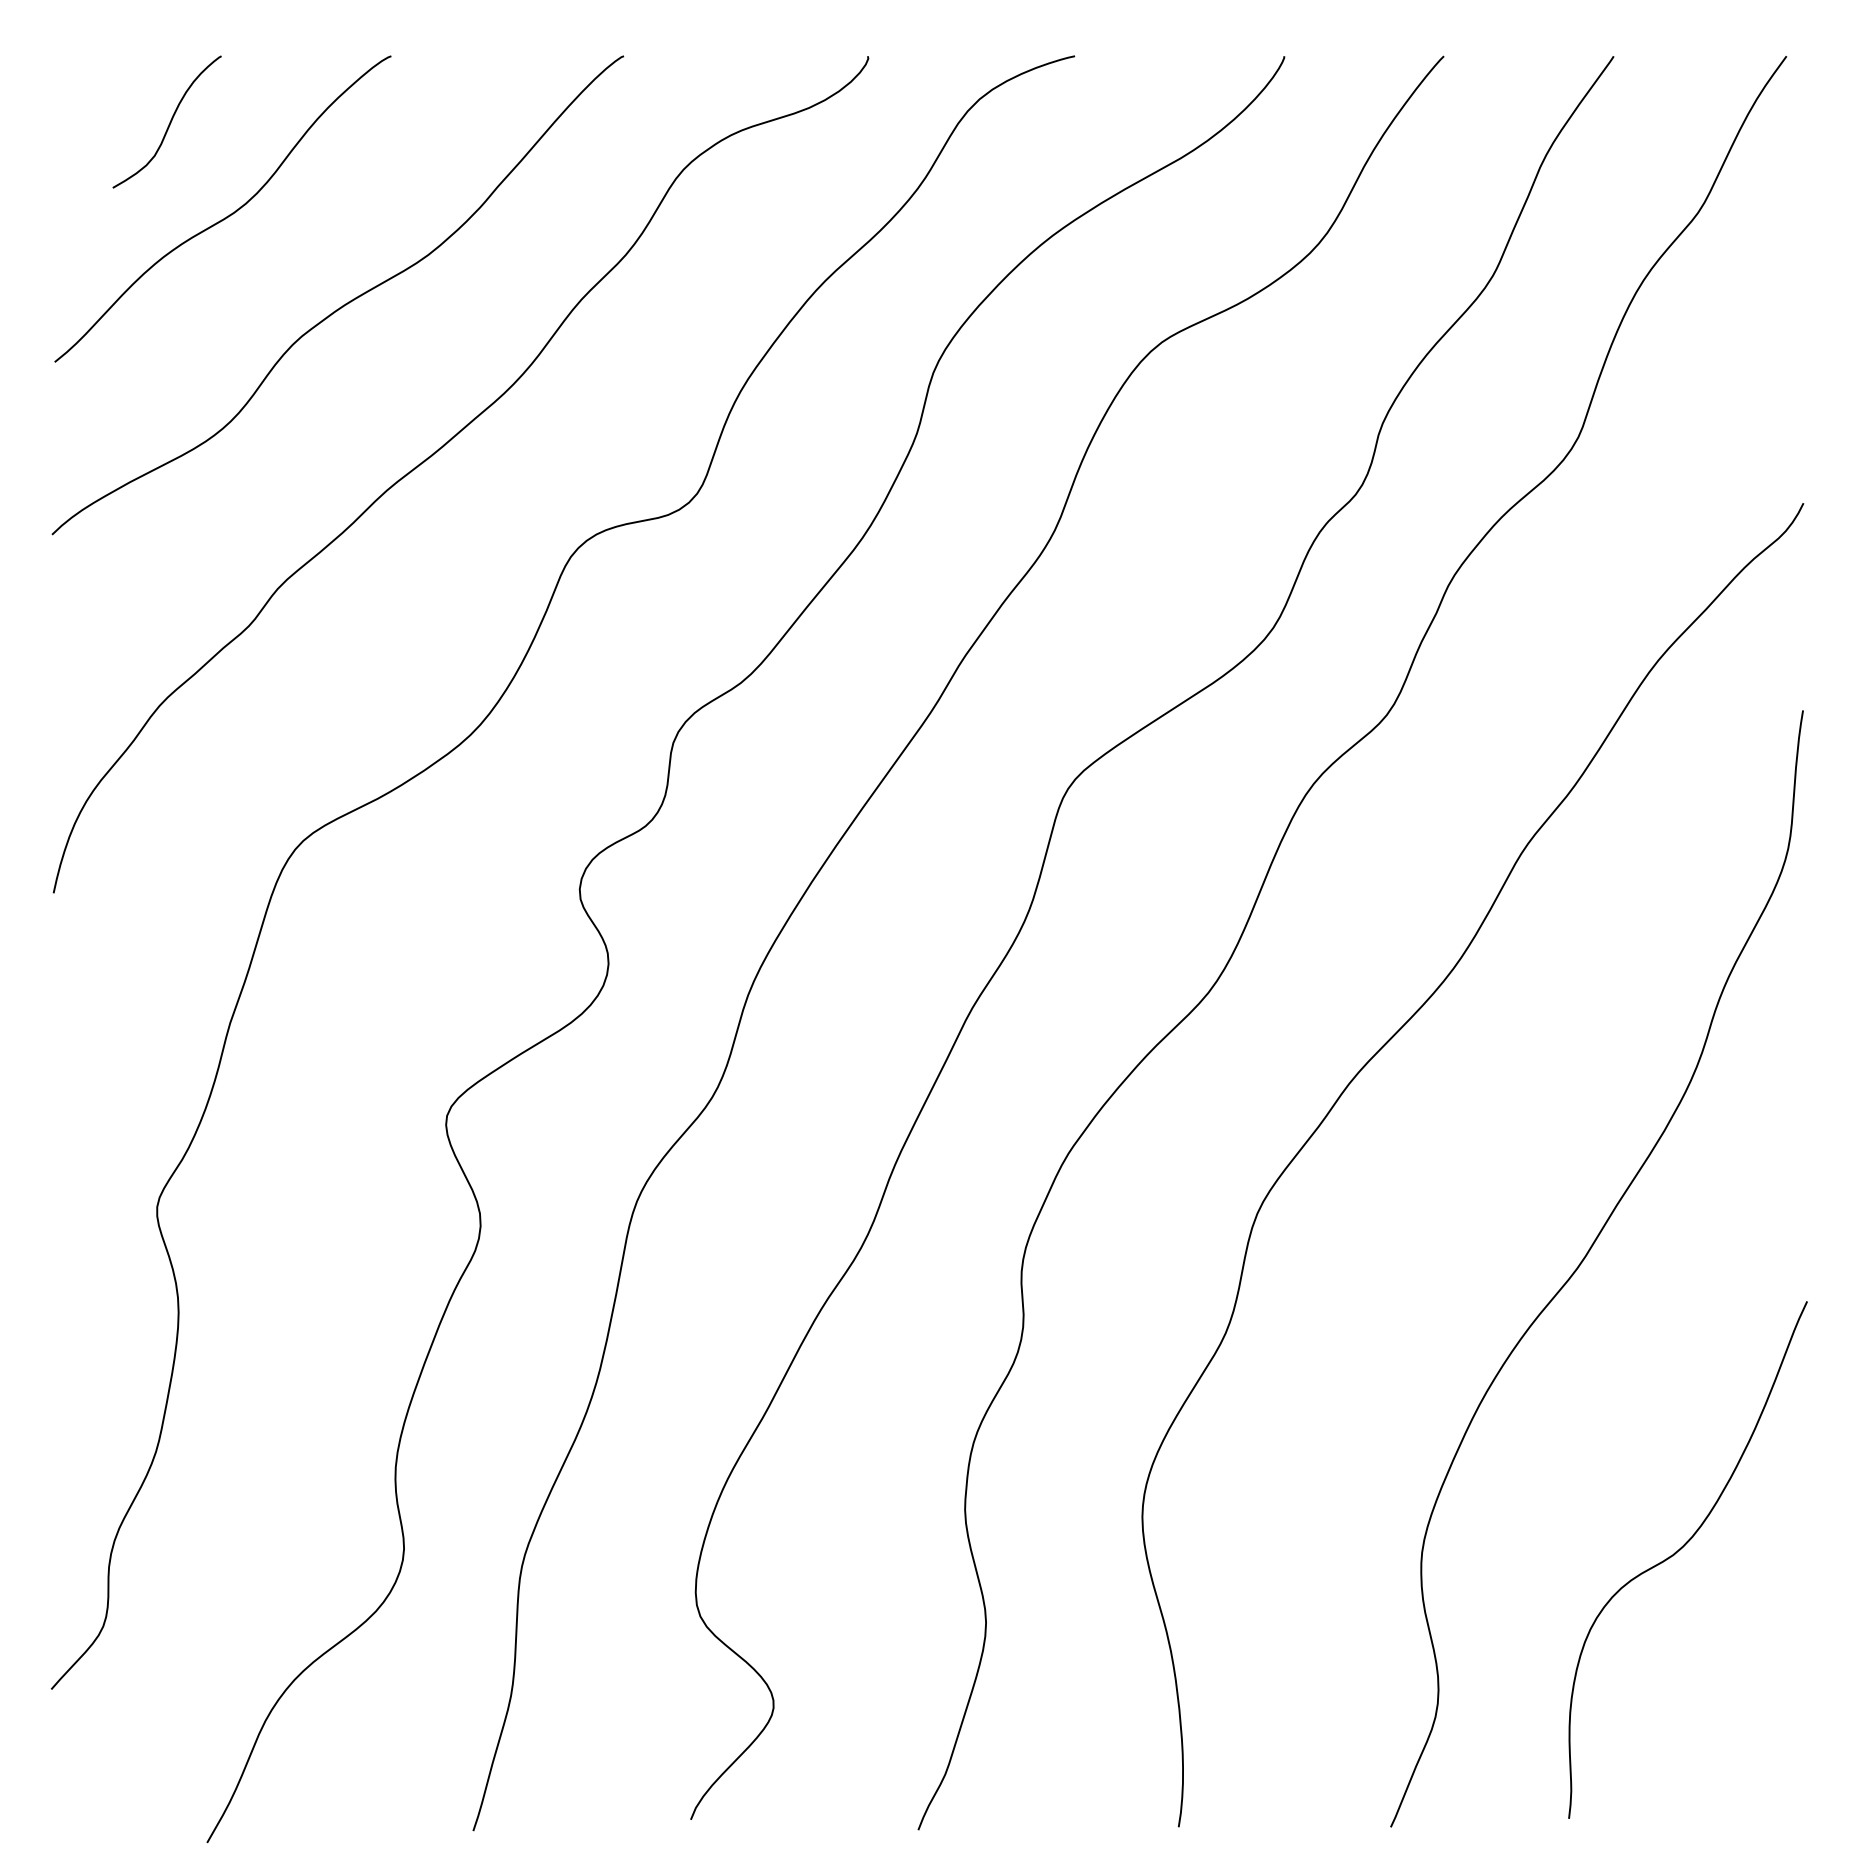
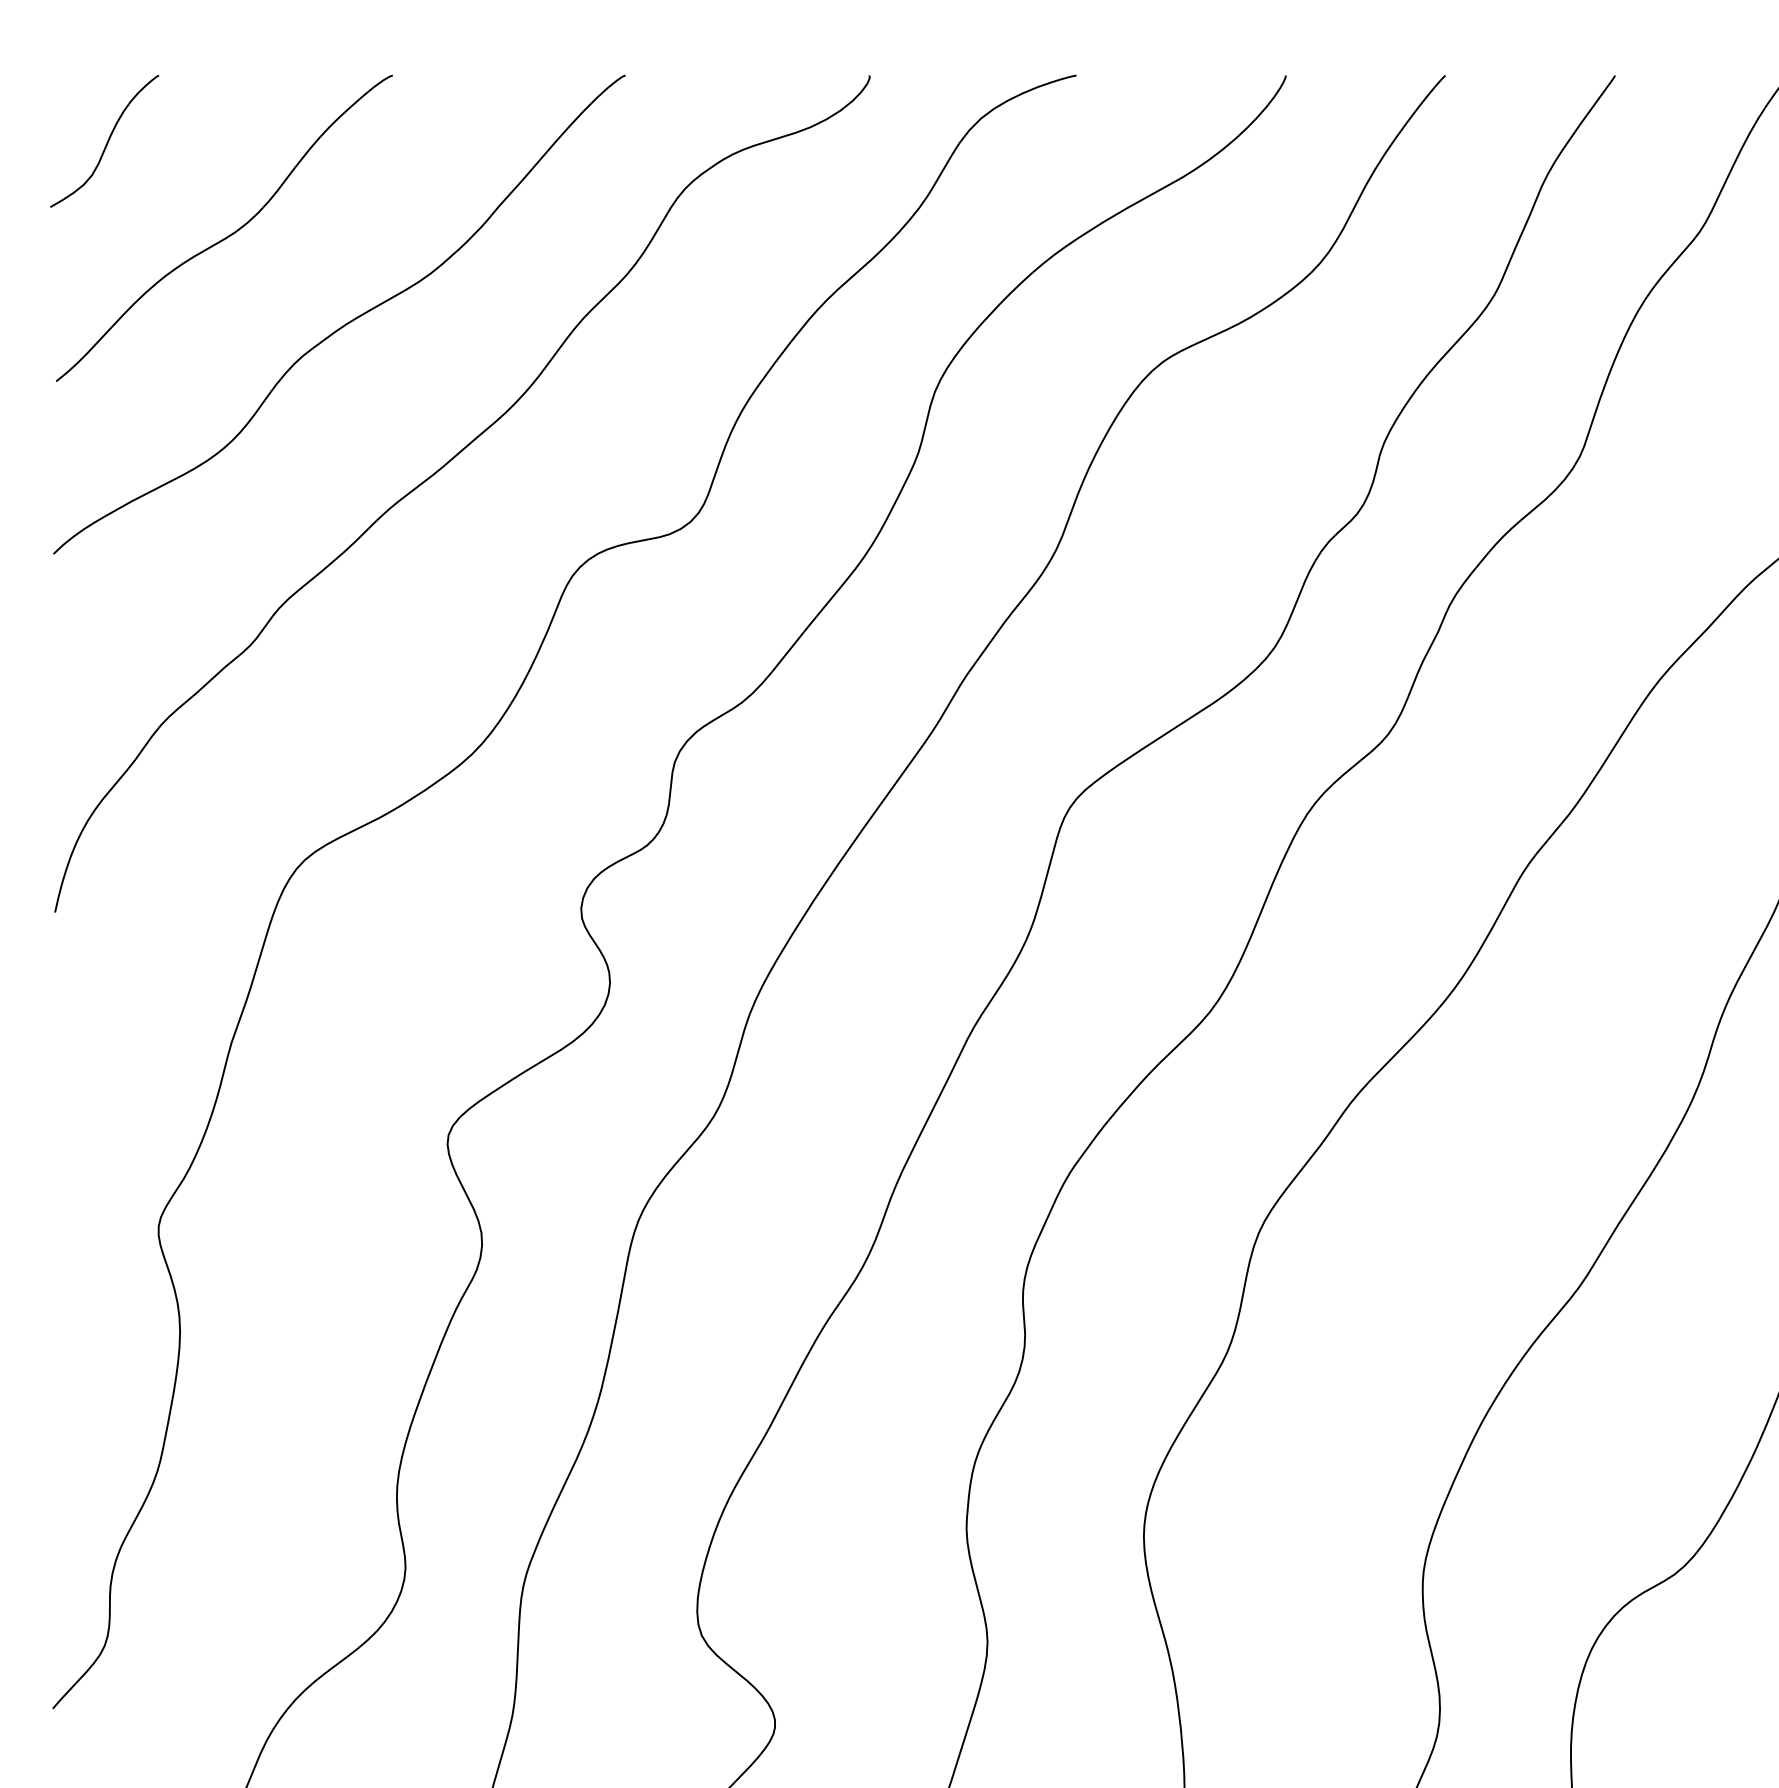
curve: (169, 122) -> (106, 141), moved

